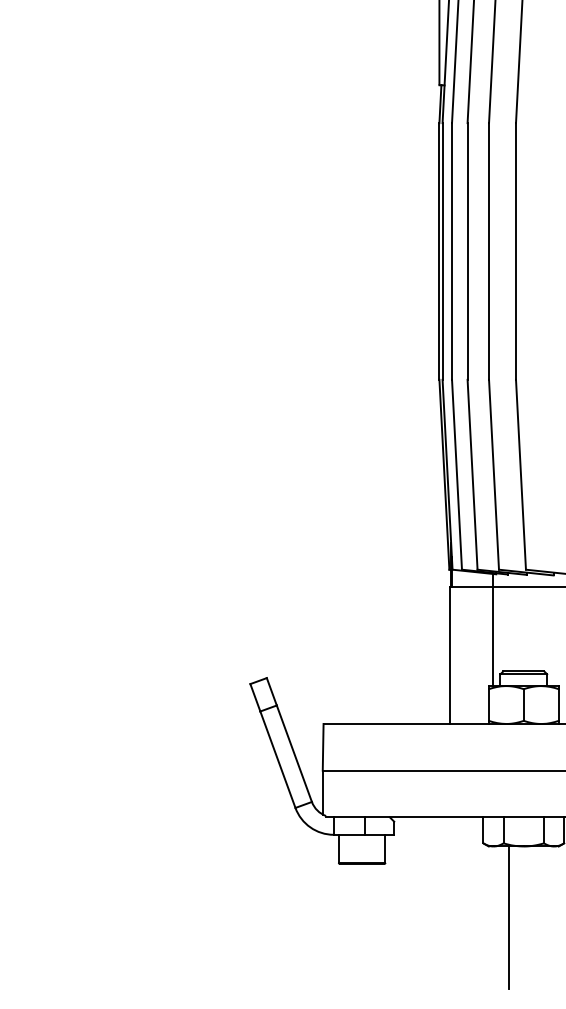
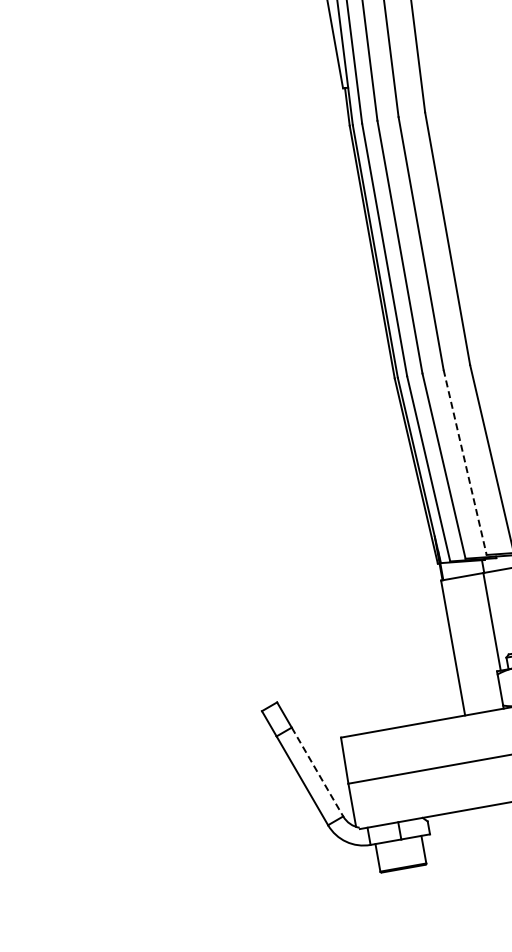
line: (494, 475) -> (465, 463), solid -> dashed
line: (294, 754) -> (317, 772), solid -> dashed

